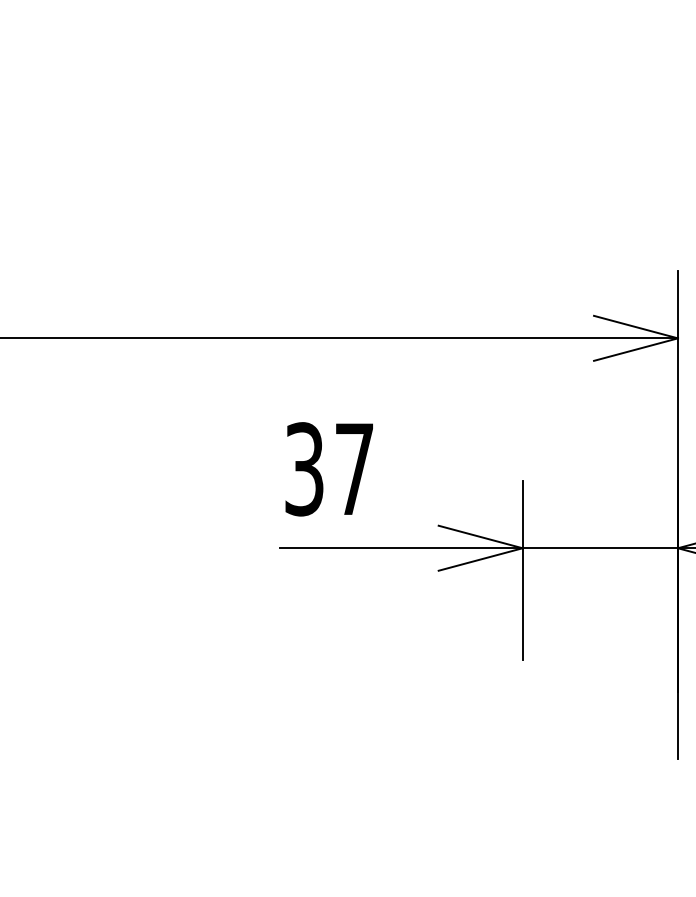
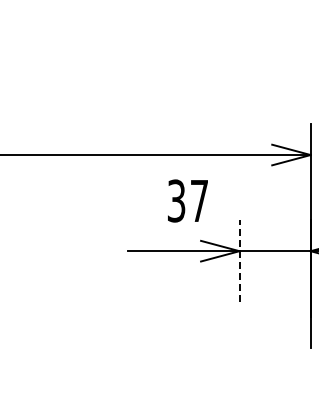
text: (328, 468) -> (187, 200), moved
line: (522, 570) -> (239, 261), solid -> dashed

